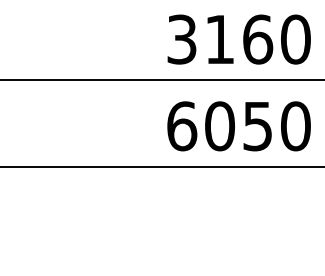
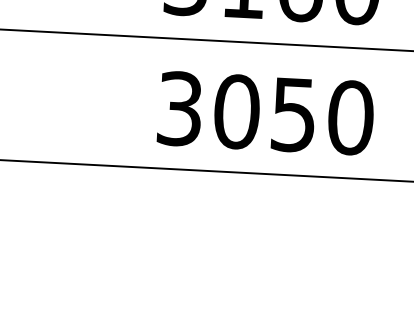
text: (182, 126) -> (180, 109), 6050 -> 3050

